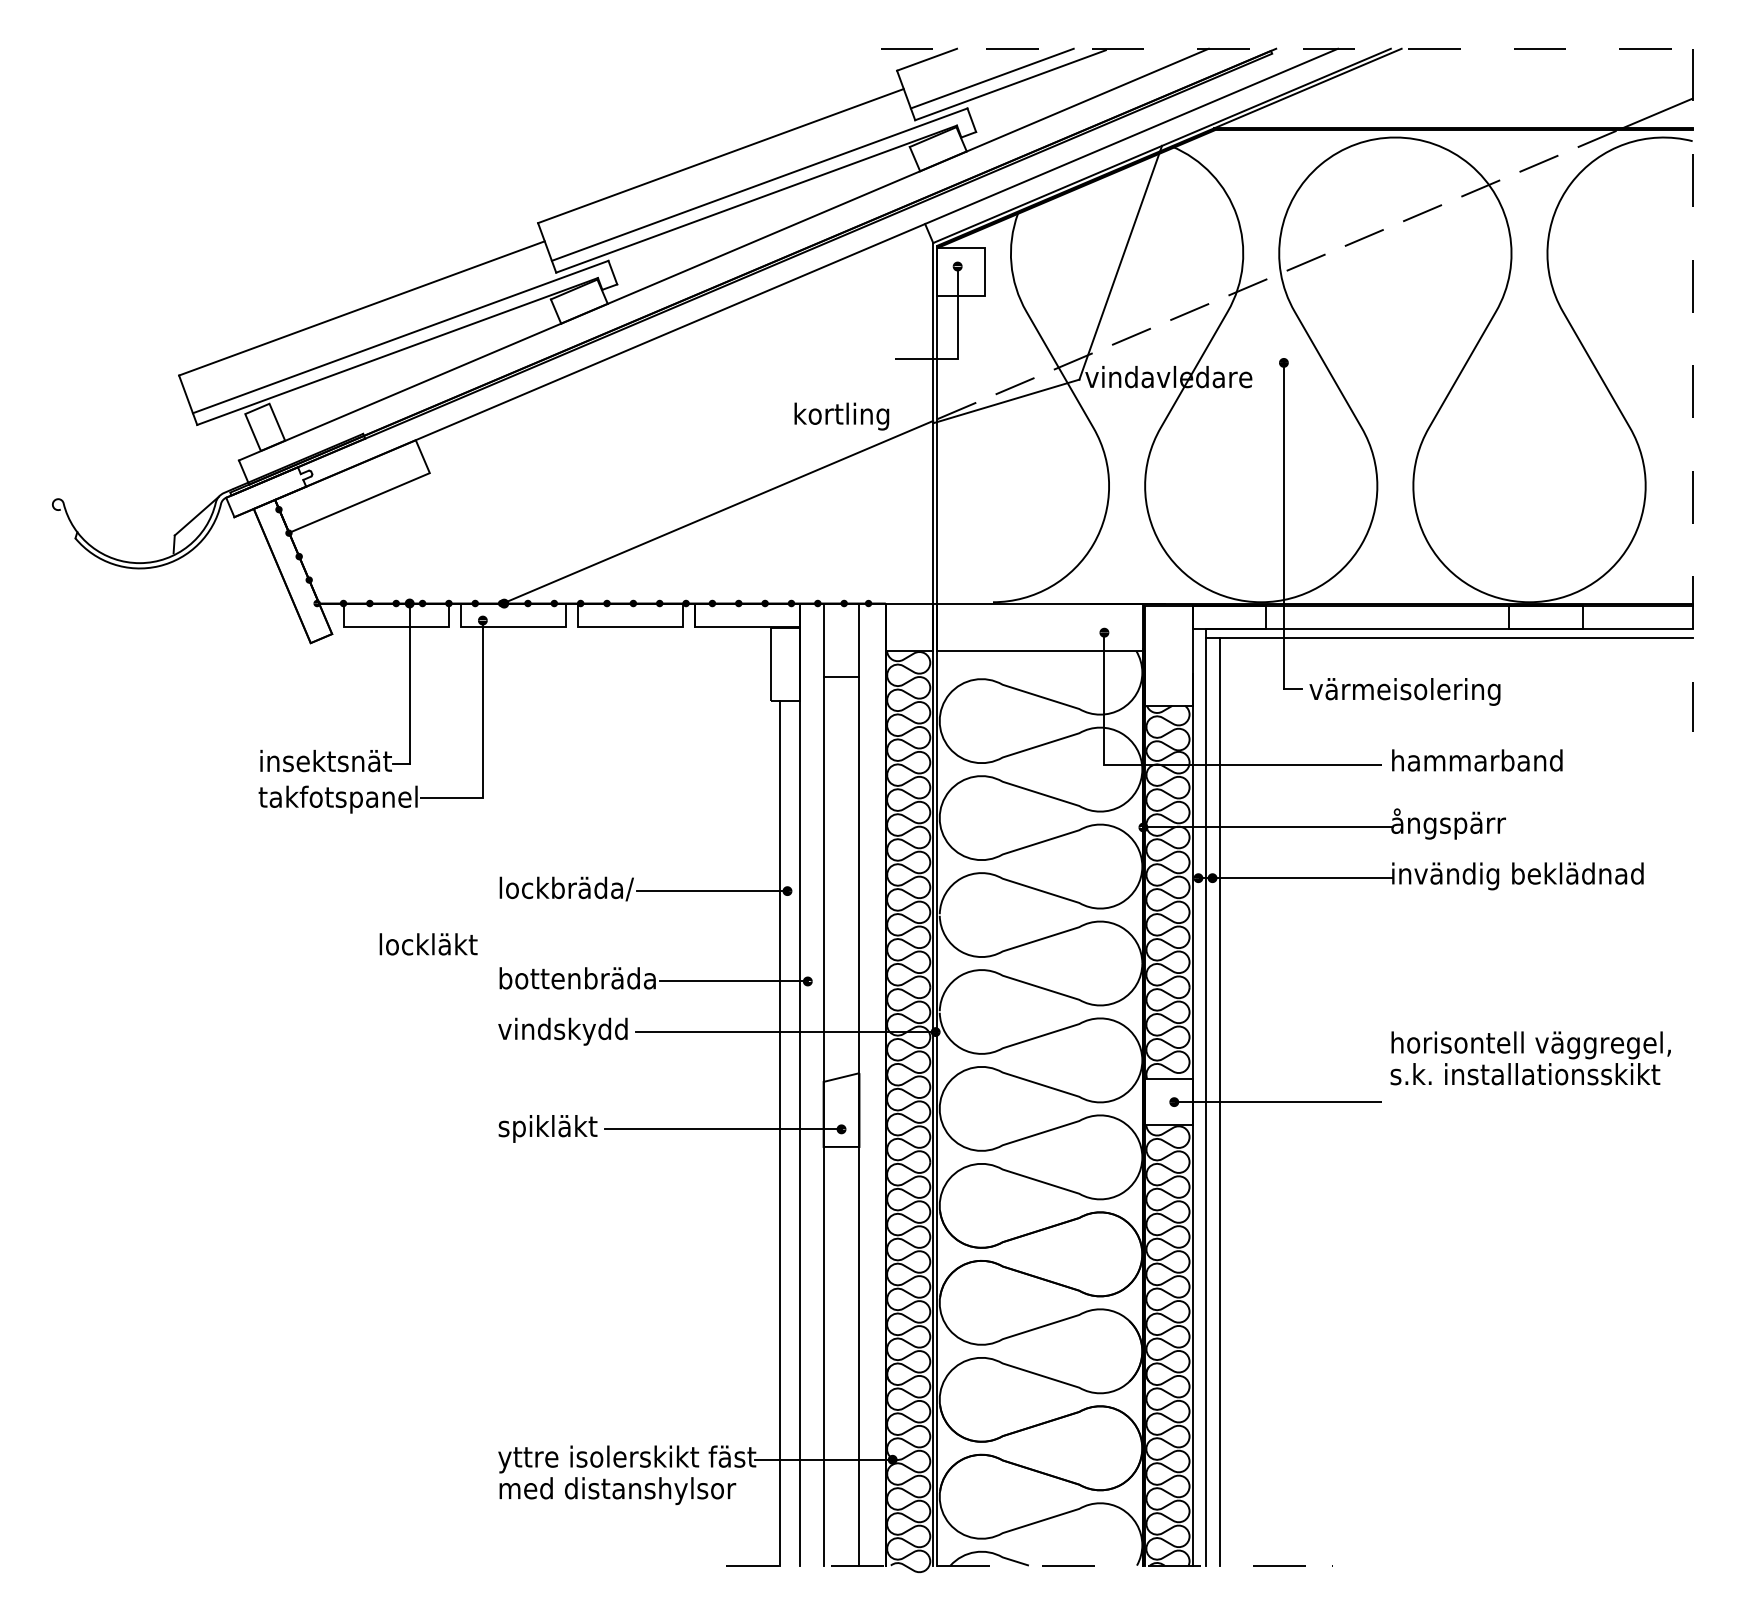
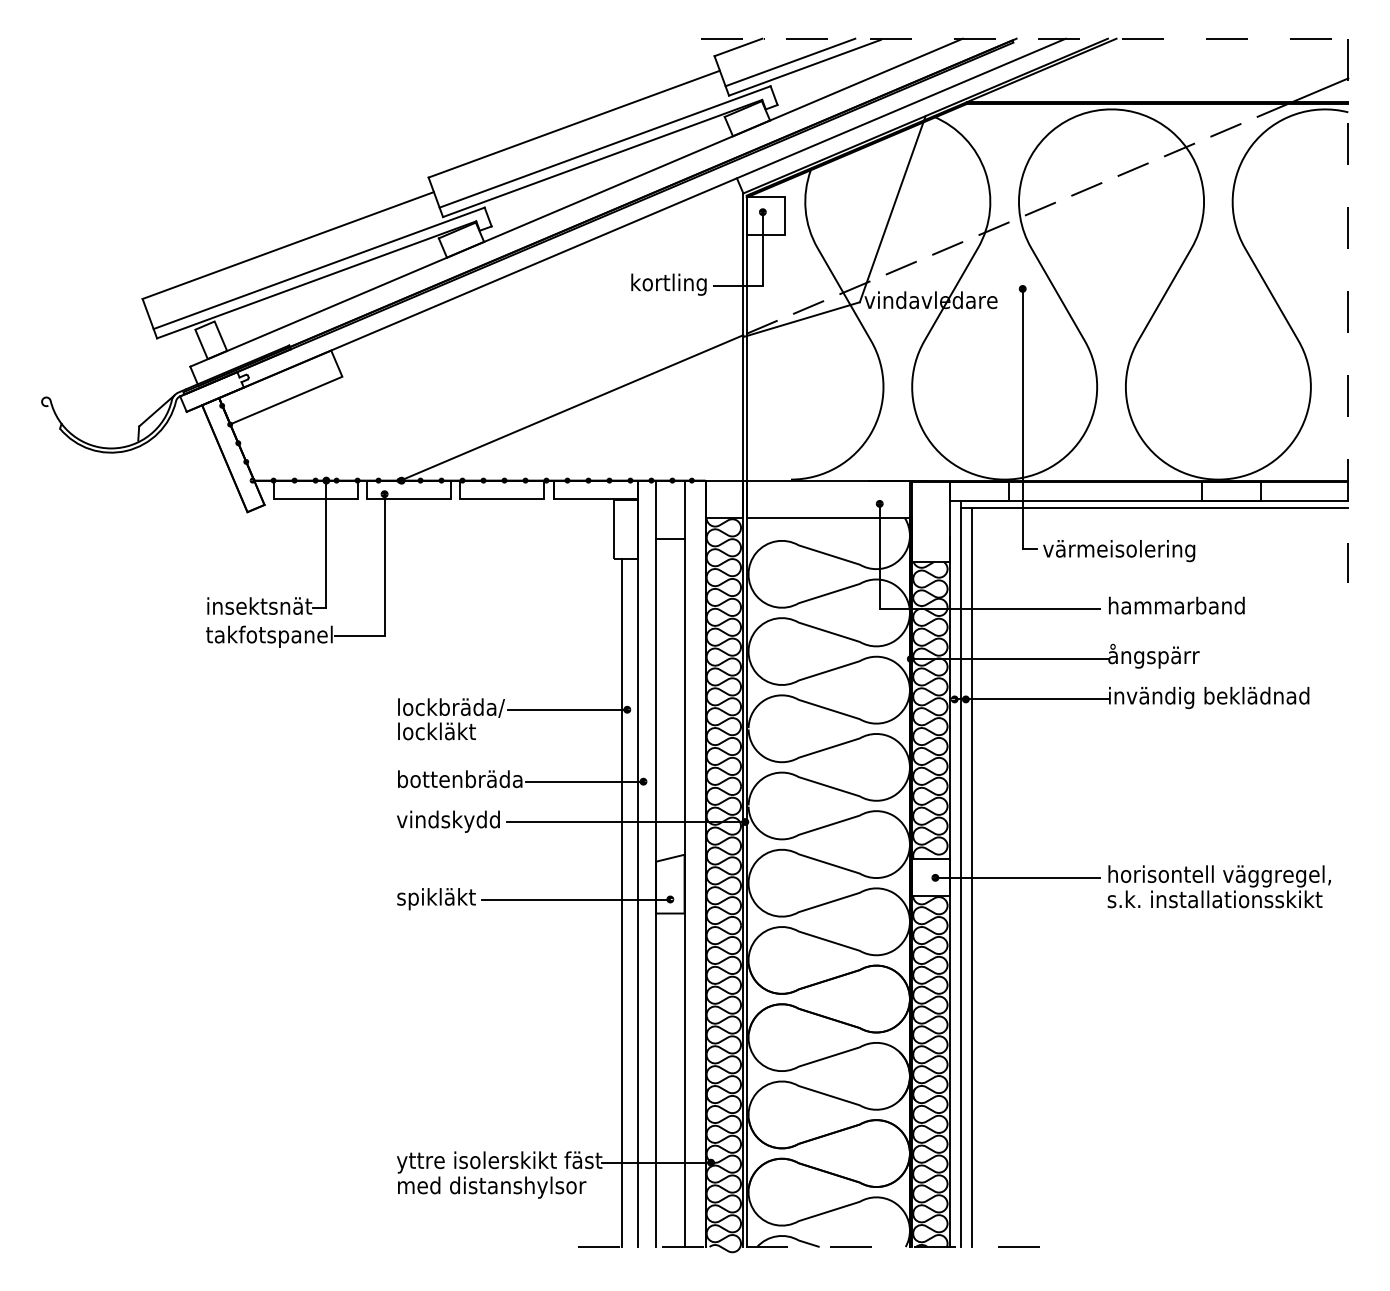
text: (841, 416) -> (668, 284), moved
text: (428, 944) -> (436, 731), moved
text: (1530, 1058) -> (1219, 886), moved

